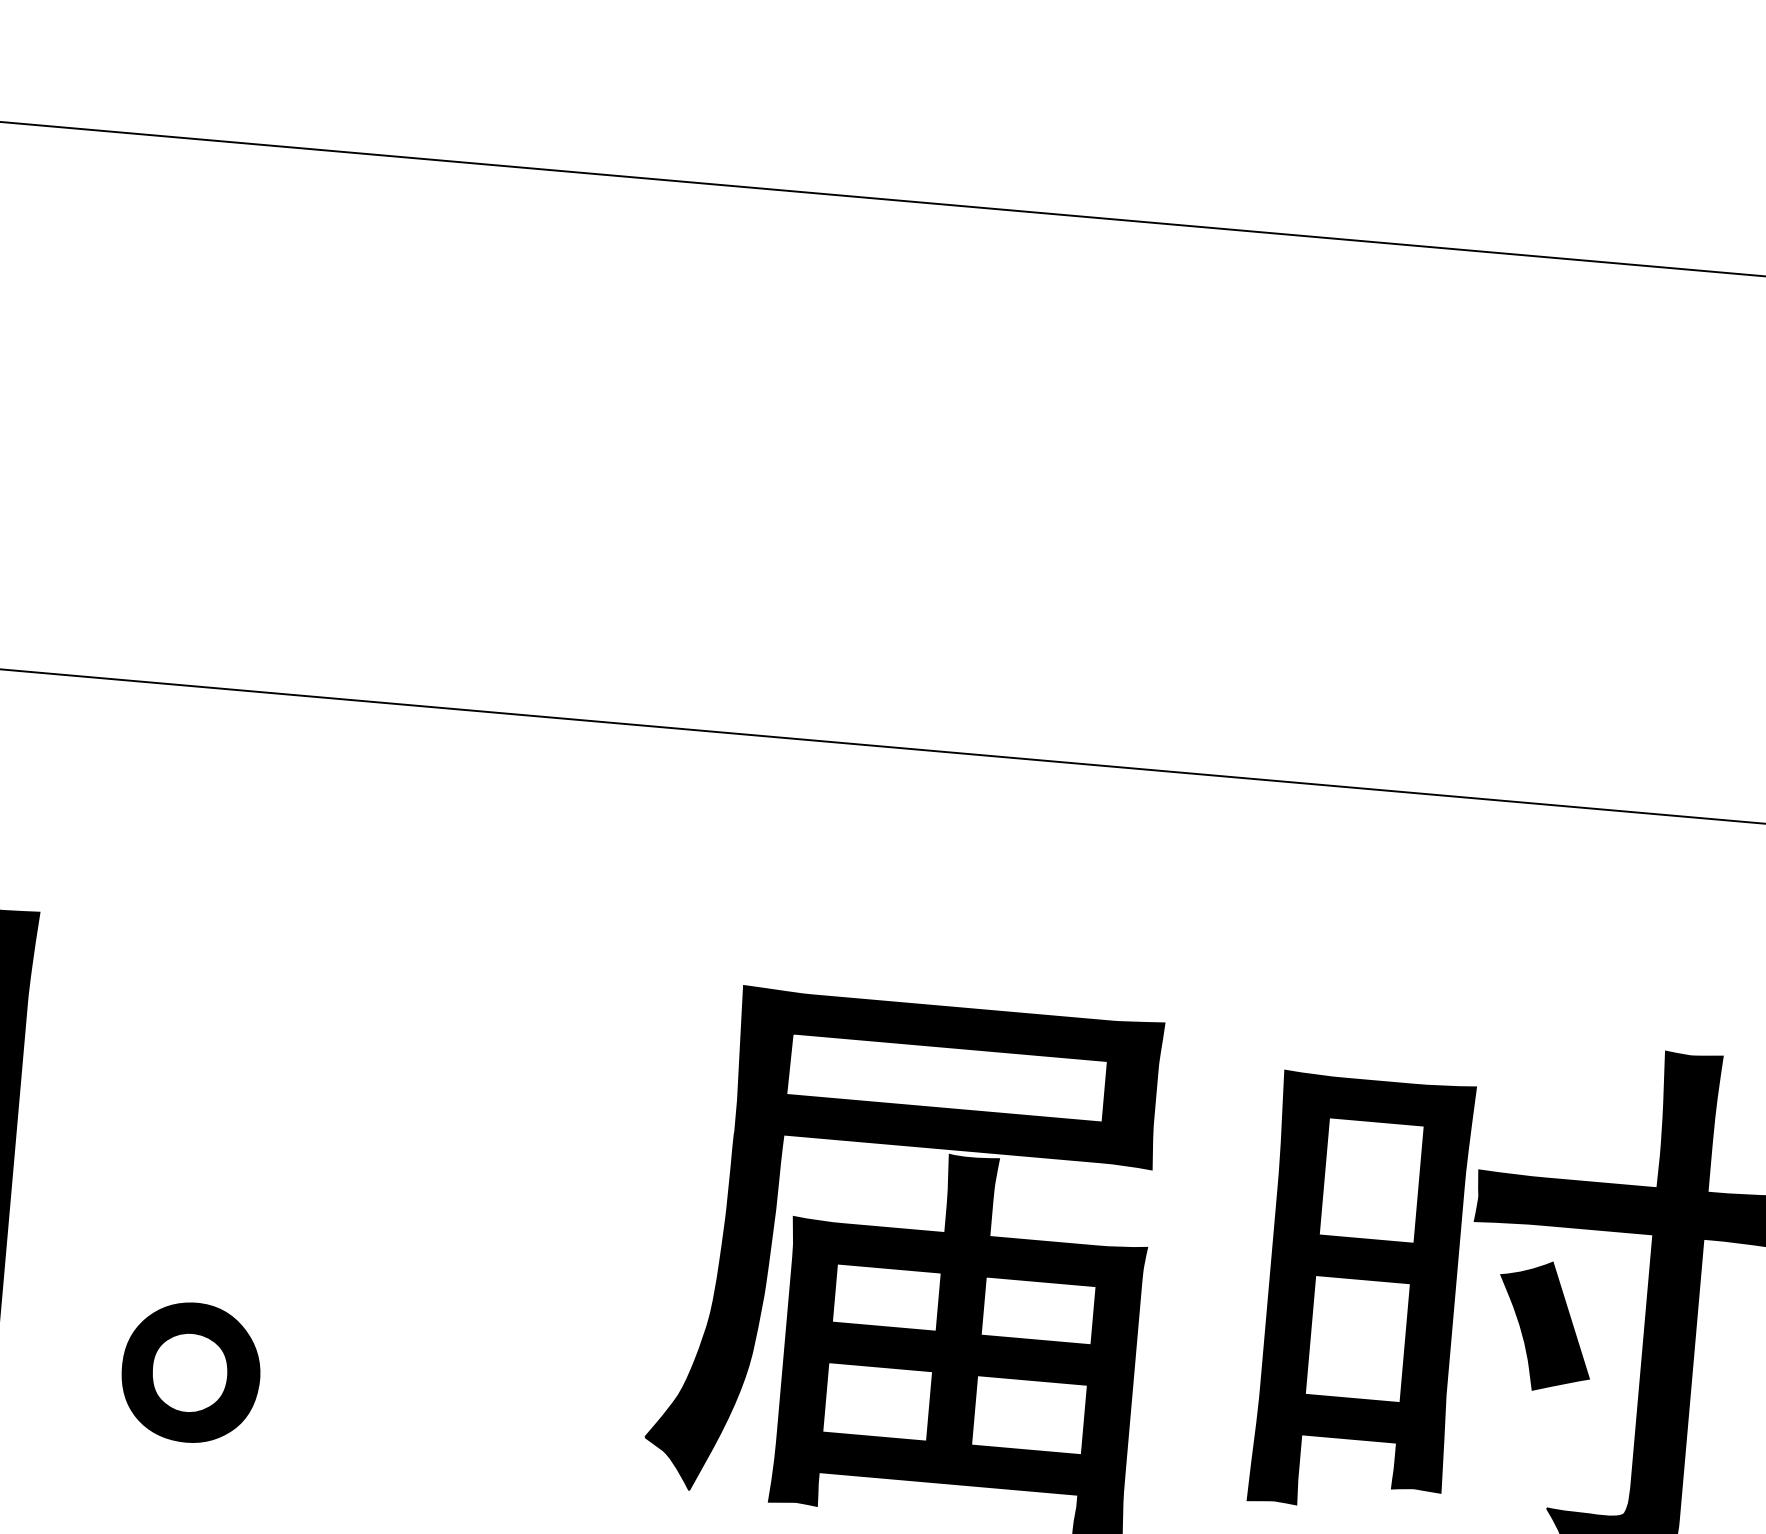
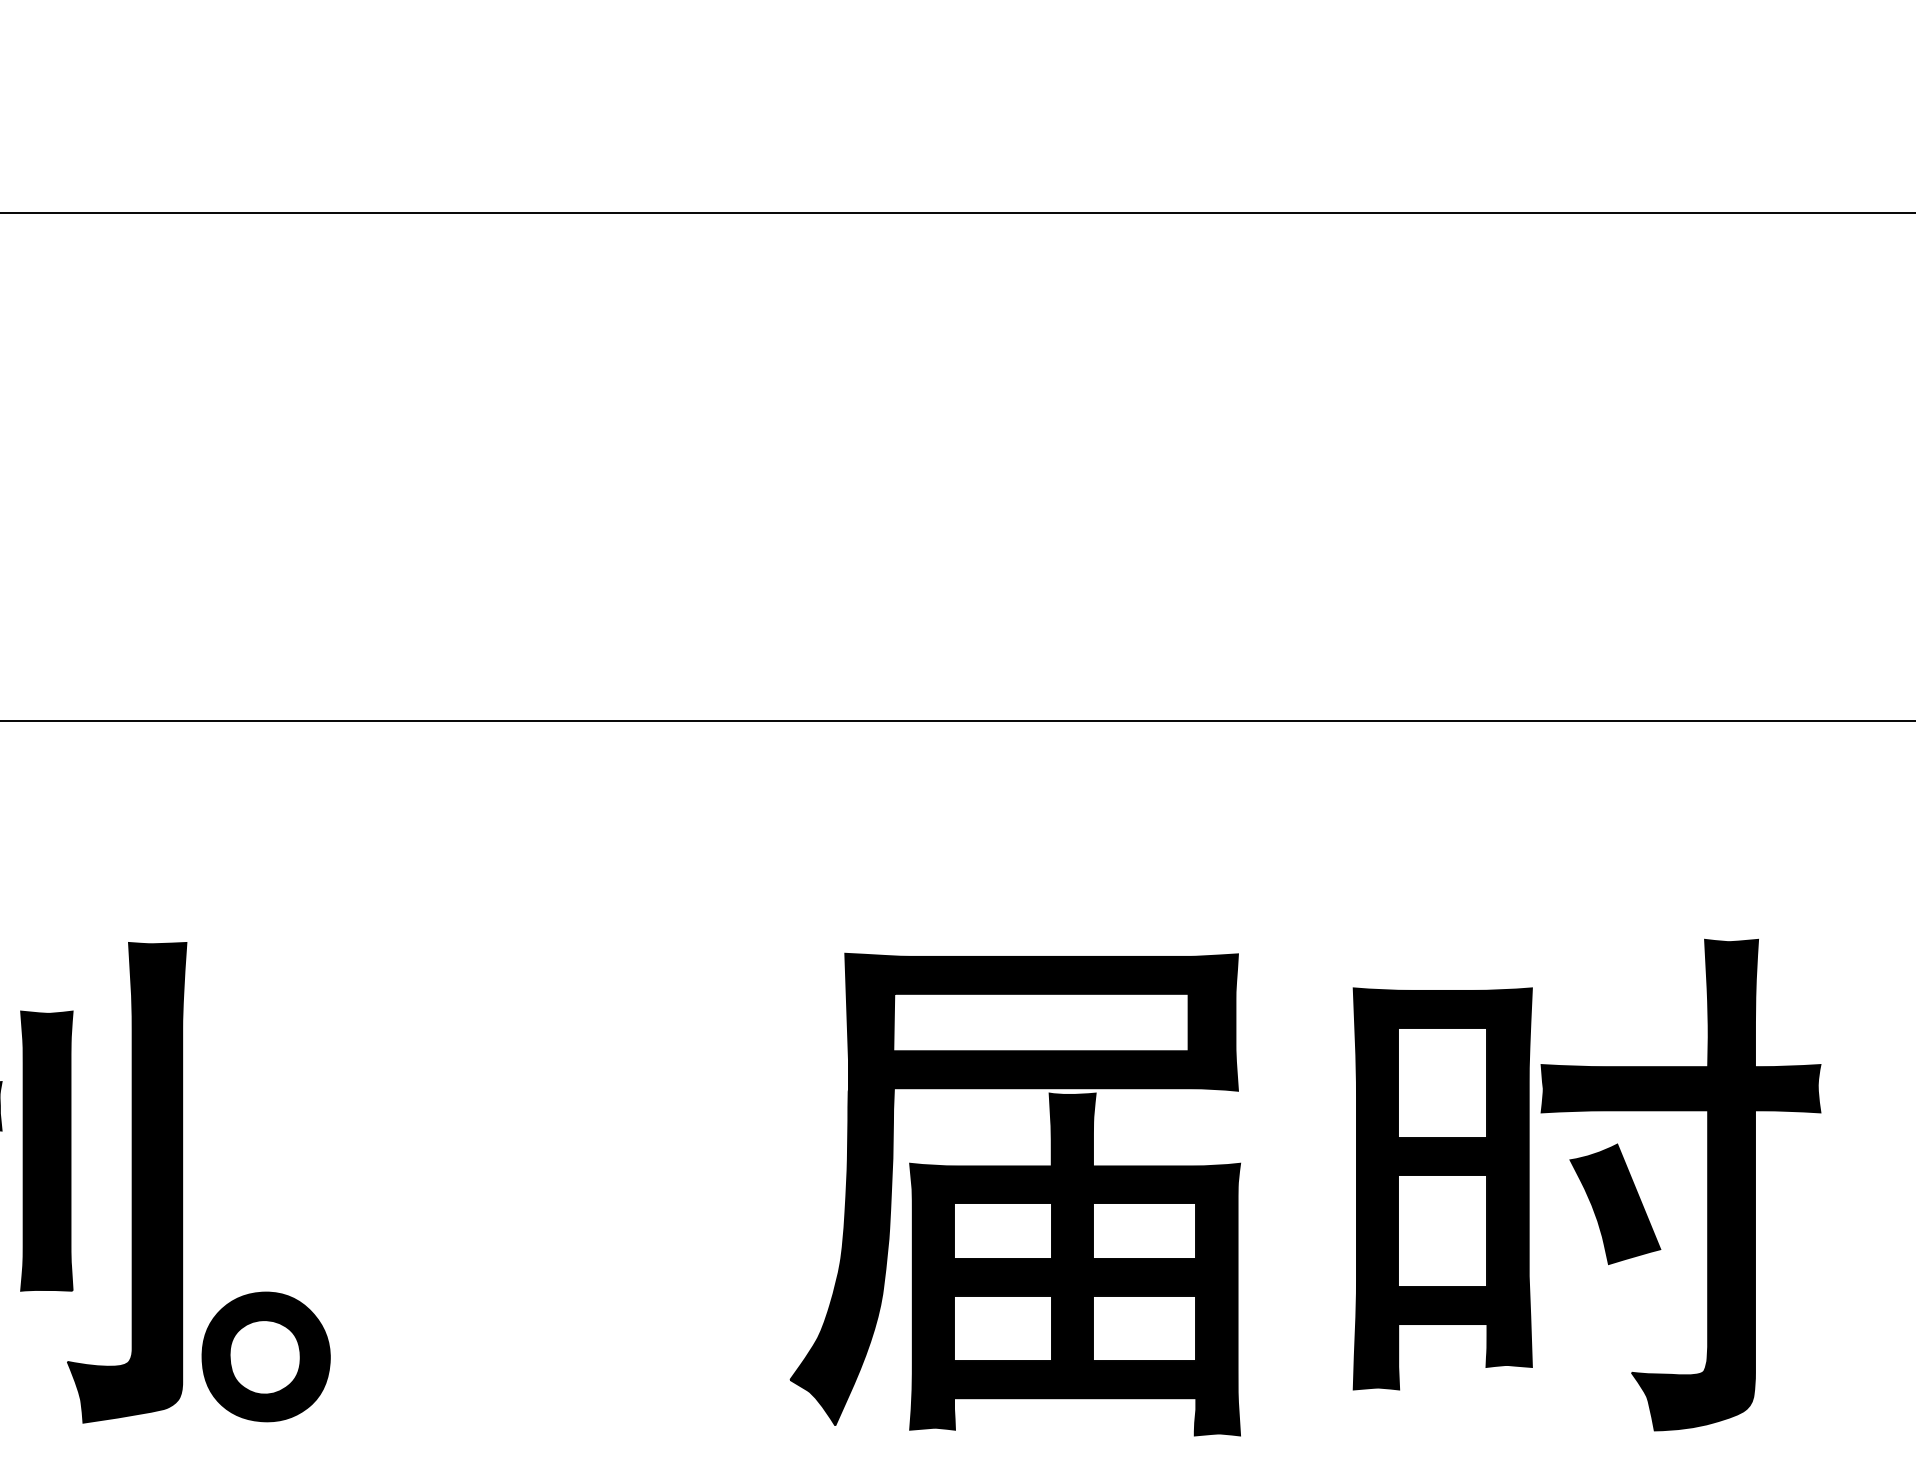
part: (190, 1372) -> (265, 1356), moved

